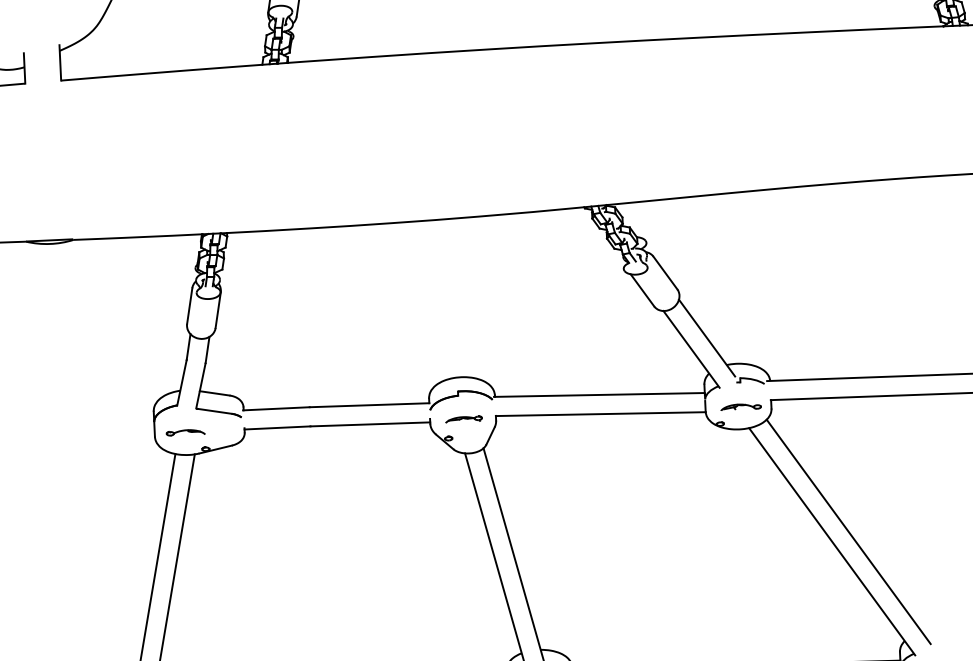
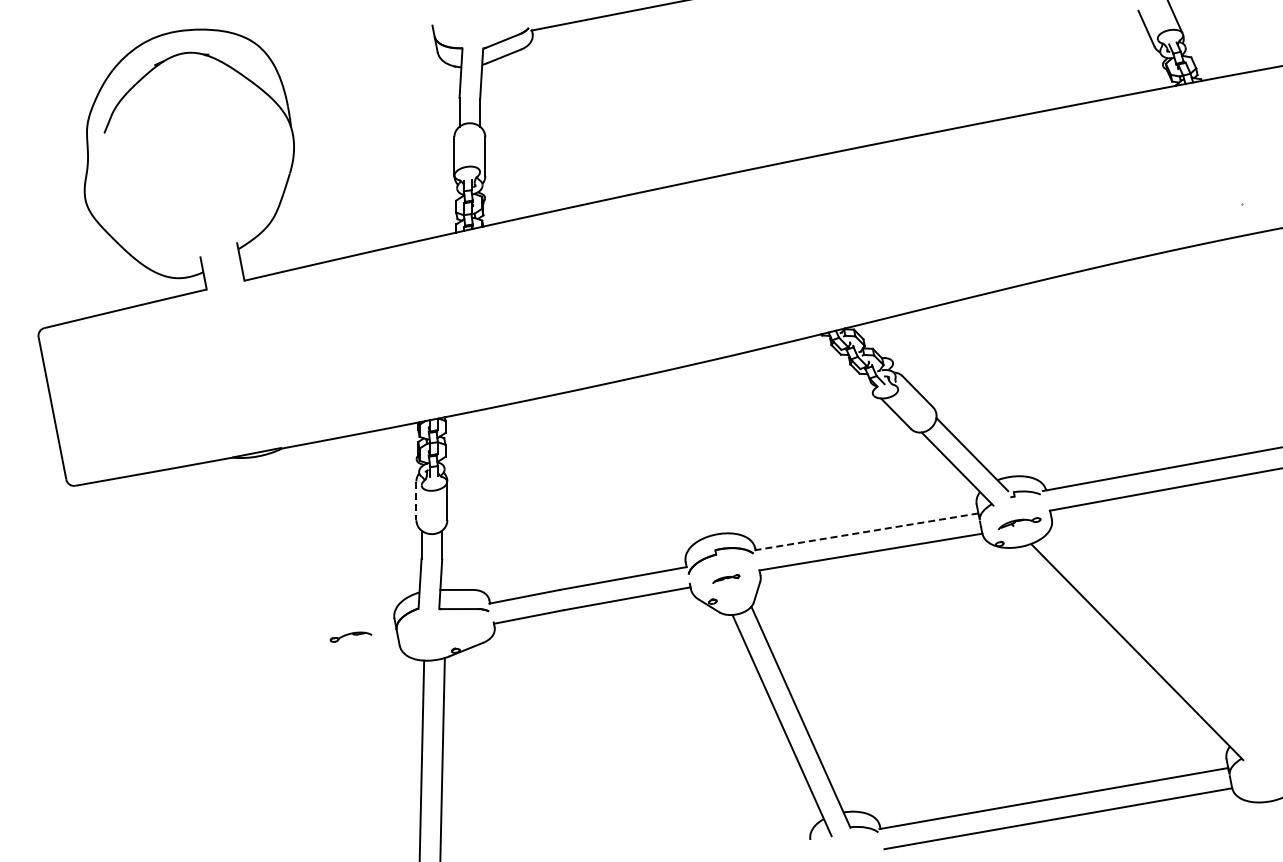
line: (189, 306) -> (416, 501), solid -> dashed
line: (599, 394) -> (866, 531), solid -> dashed
part: (463, 418) -> (725, 578), size x0.7
part: (185, 432) -> (350, 636), moved
line: (848, 531) -> (1152, 638), removed

